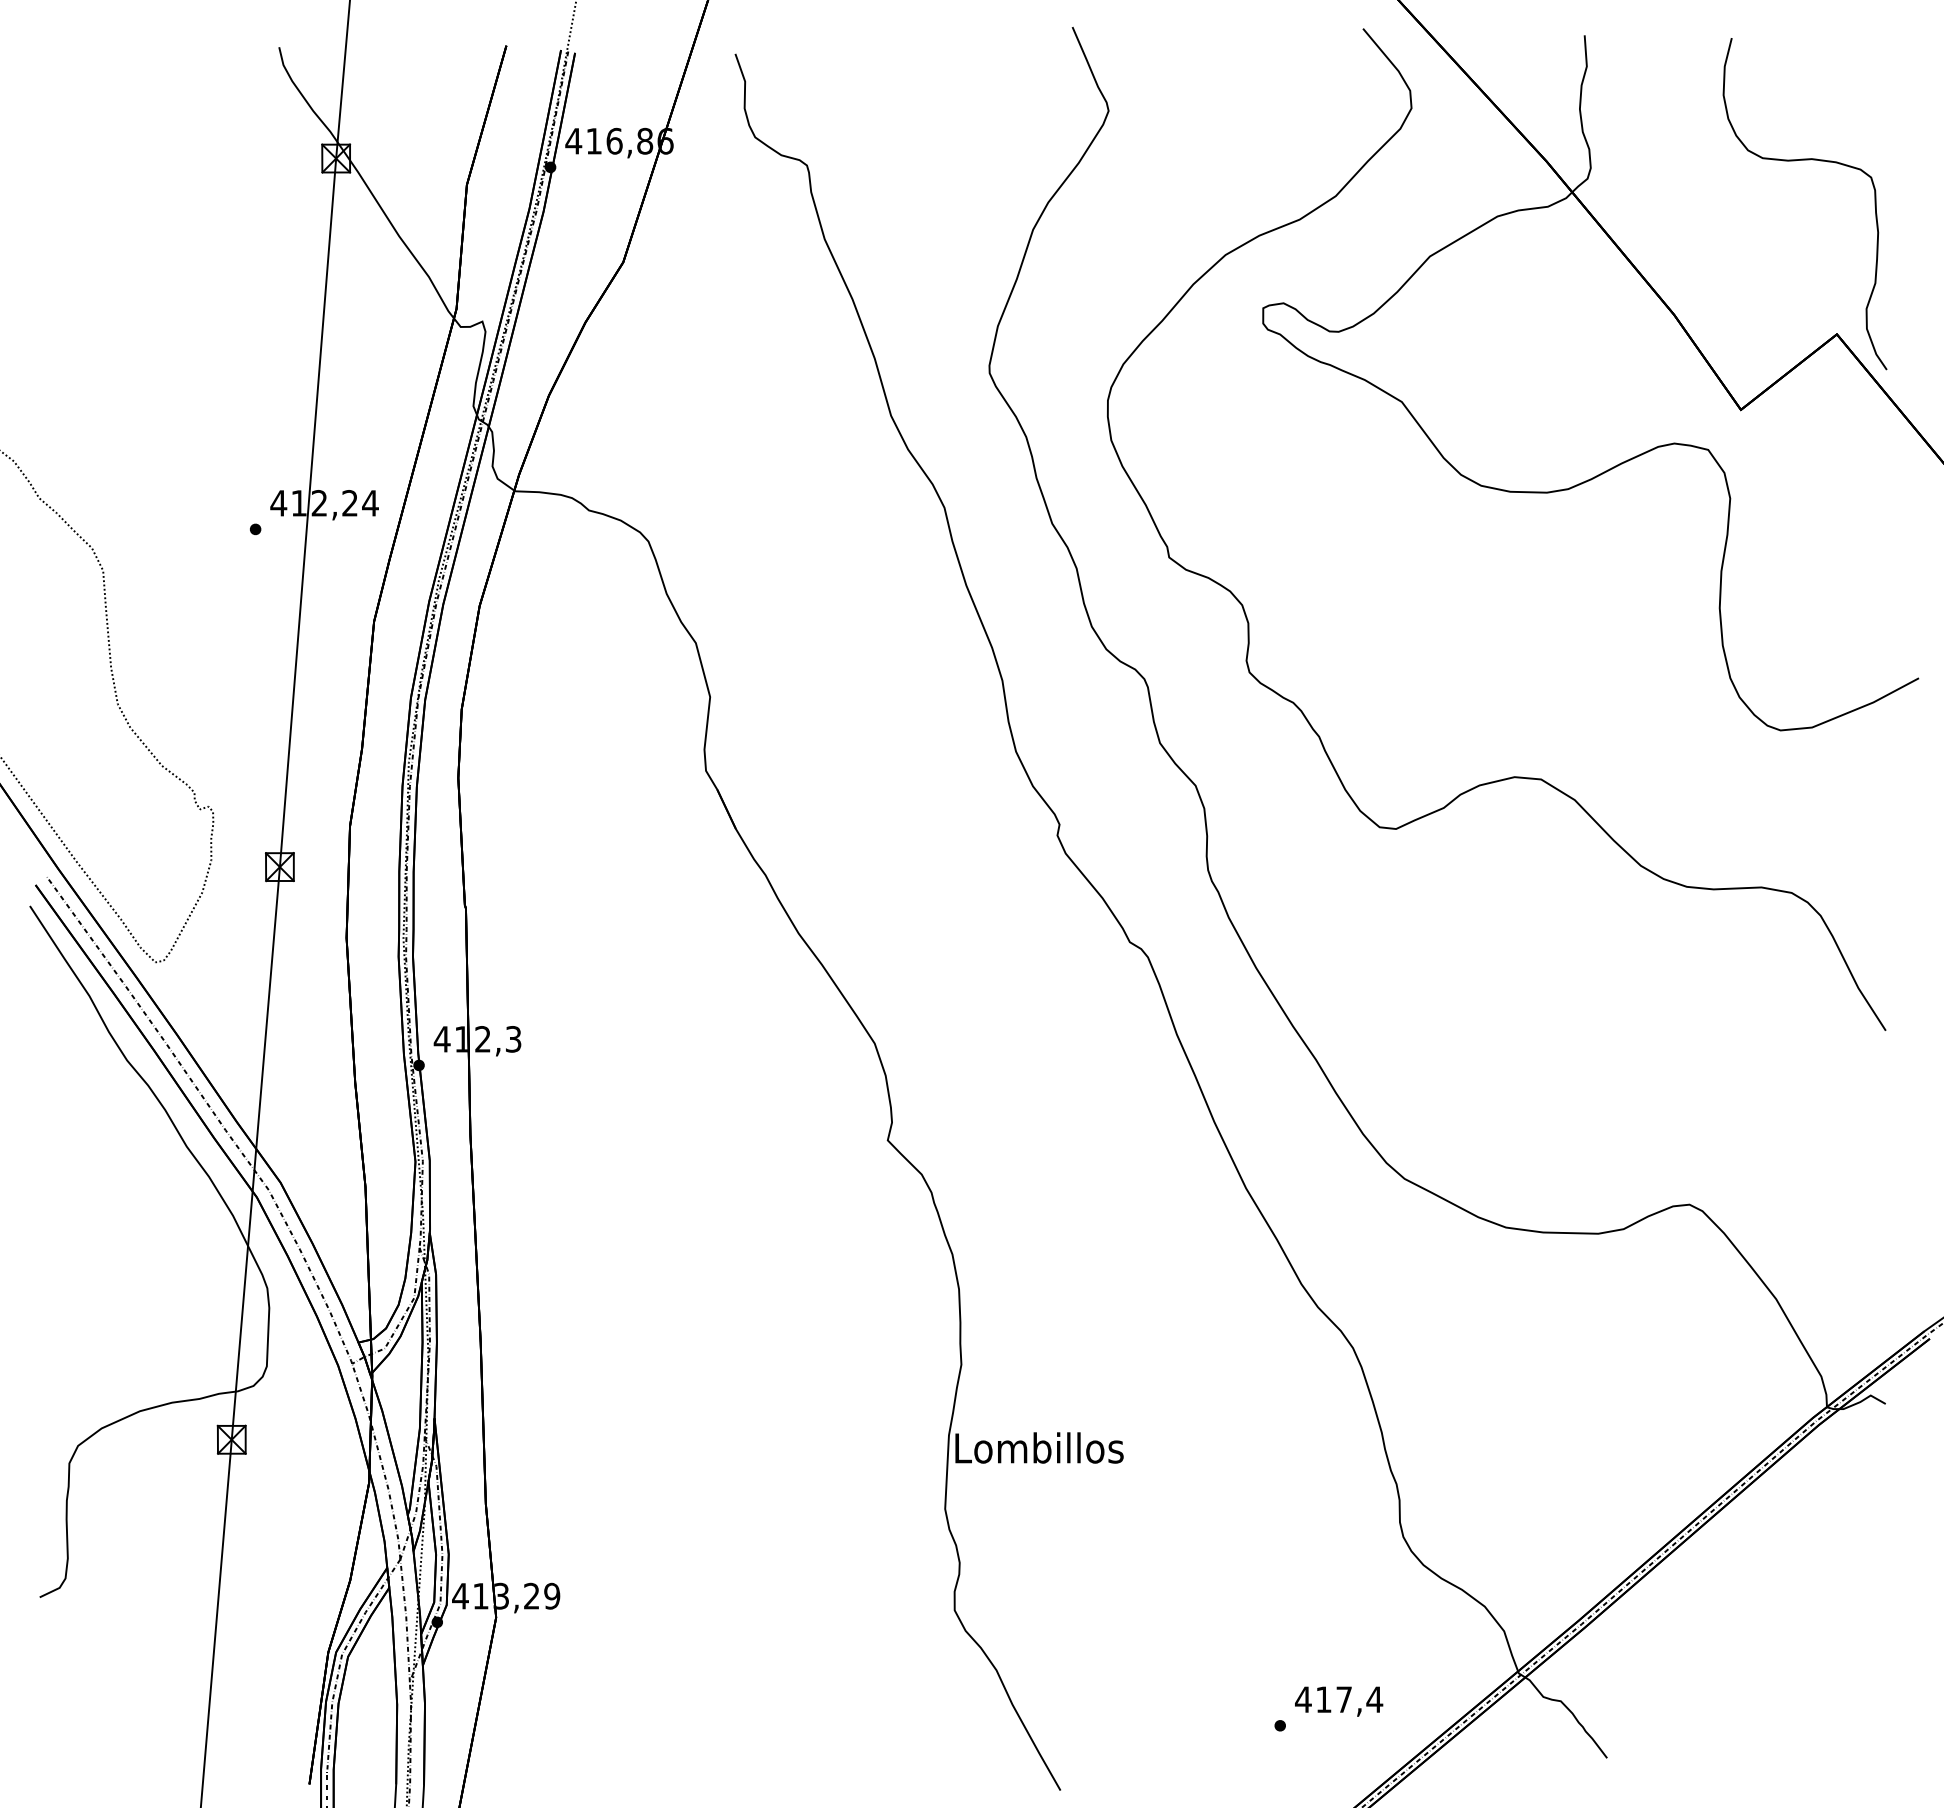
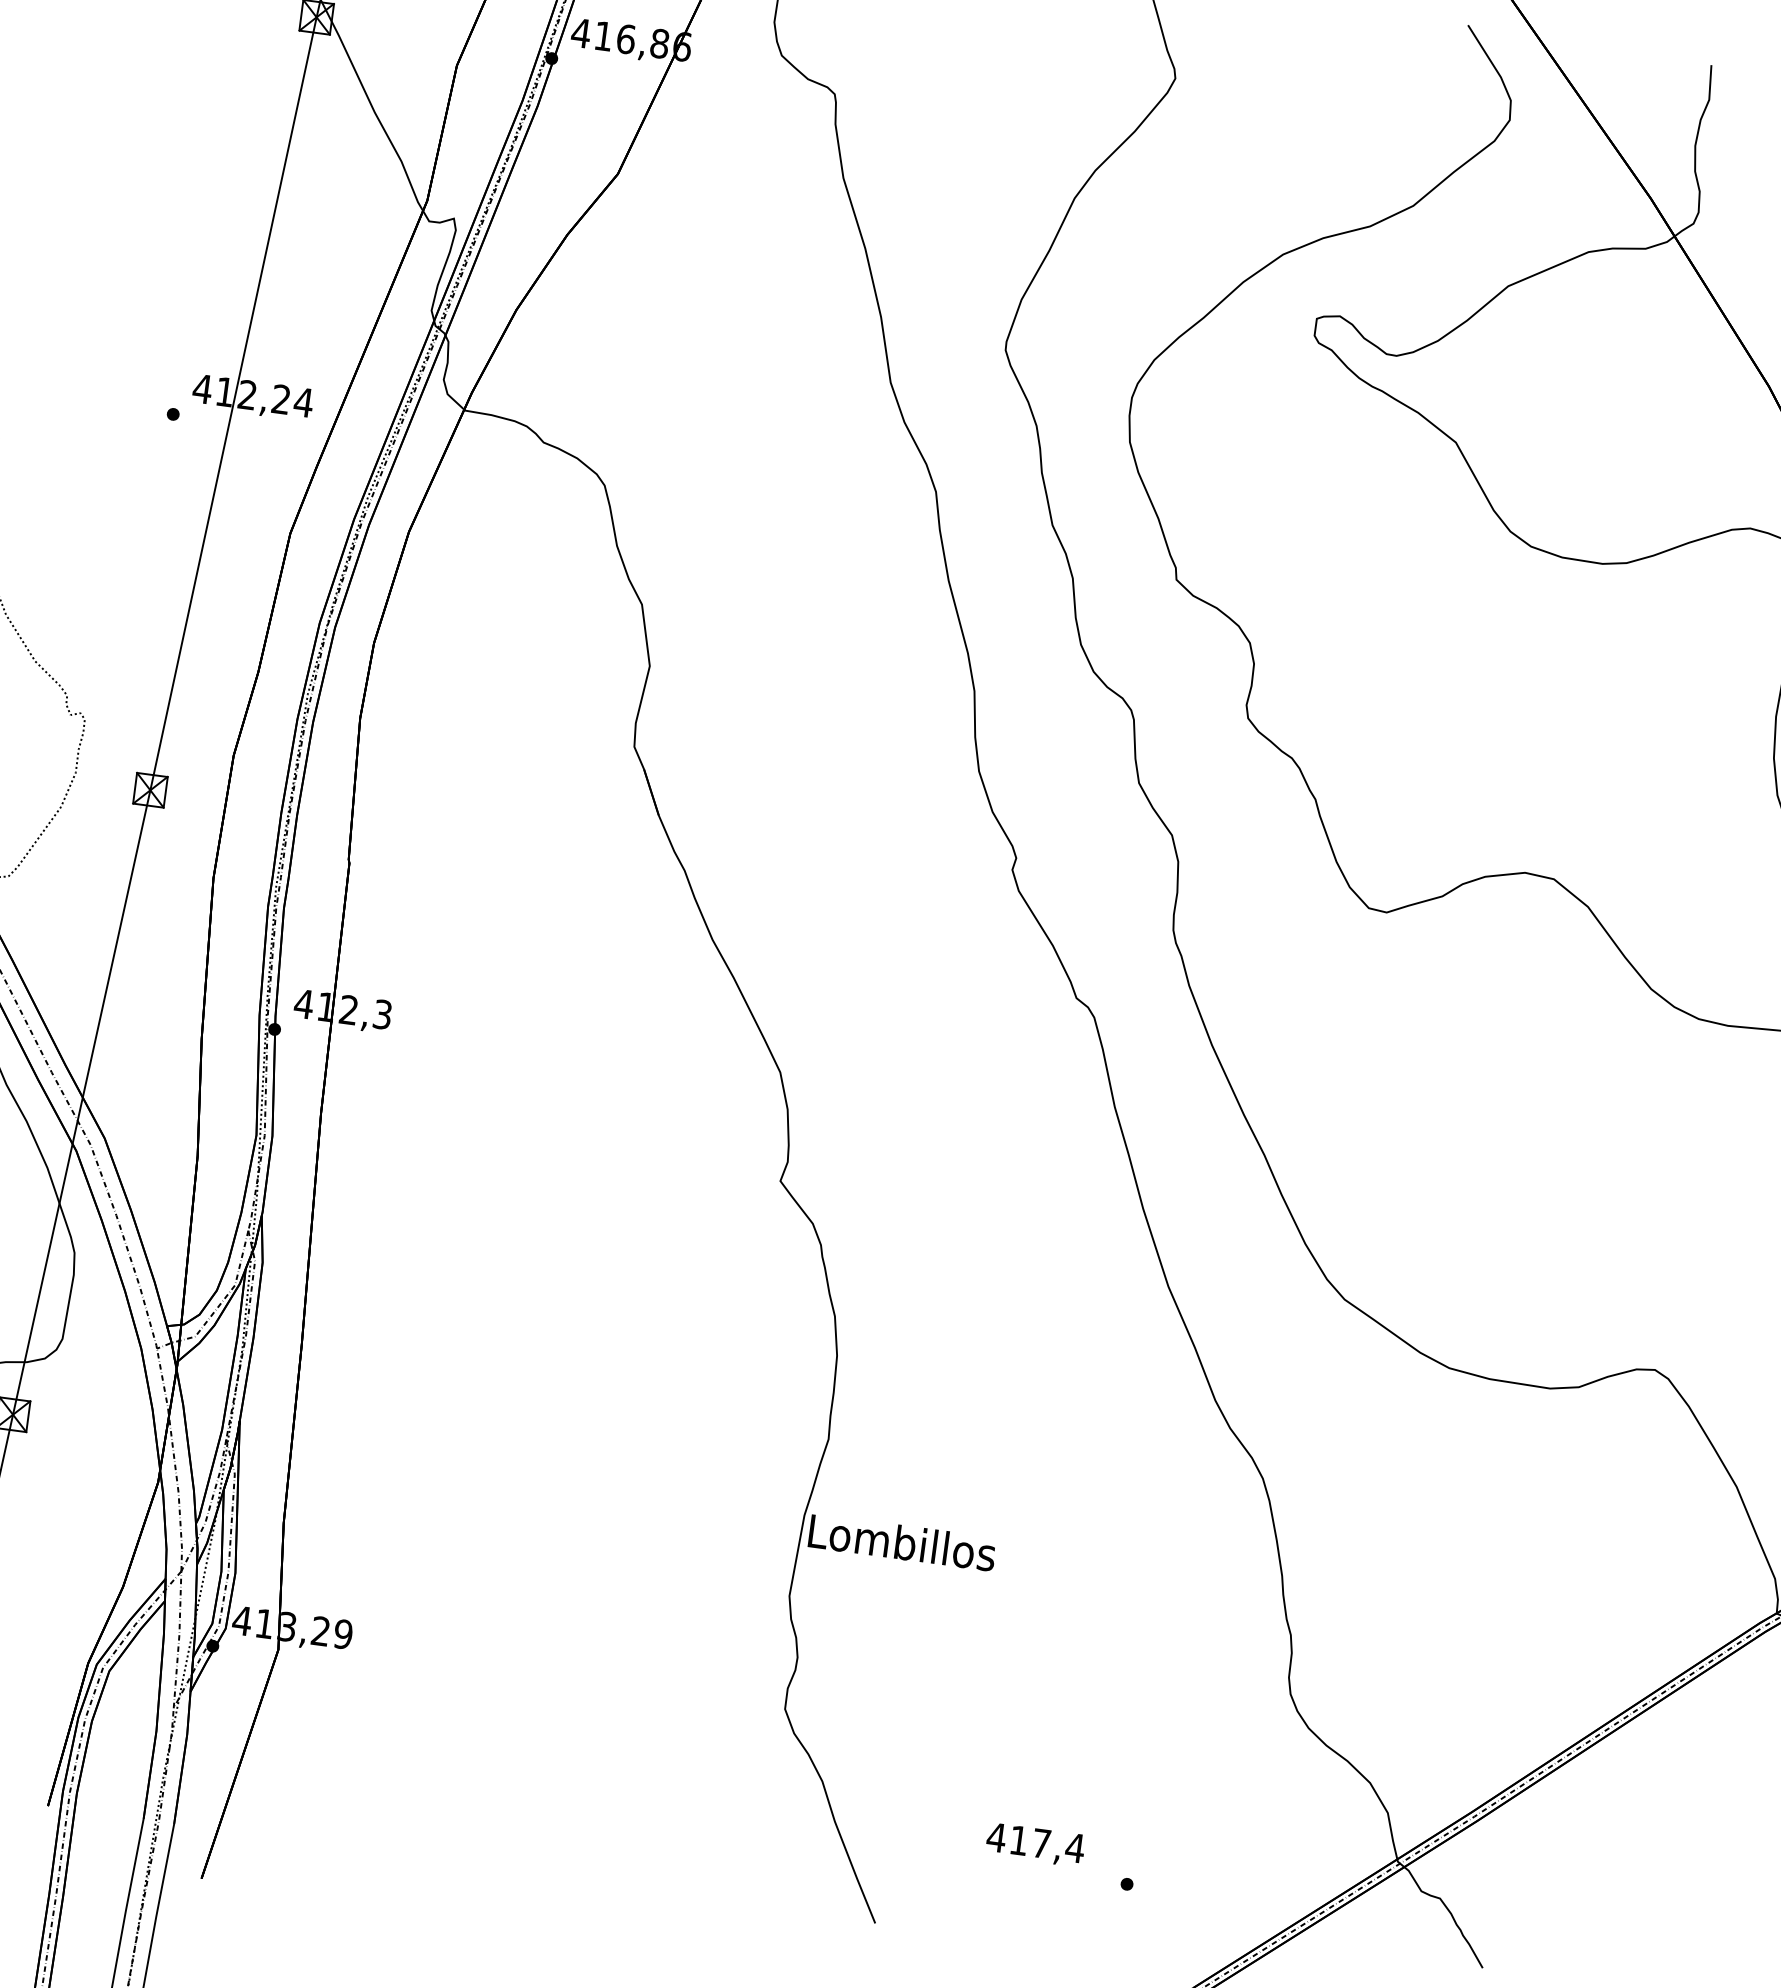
text: (1339, 1701) -> (1036, 1844), moved

